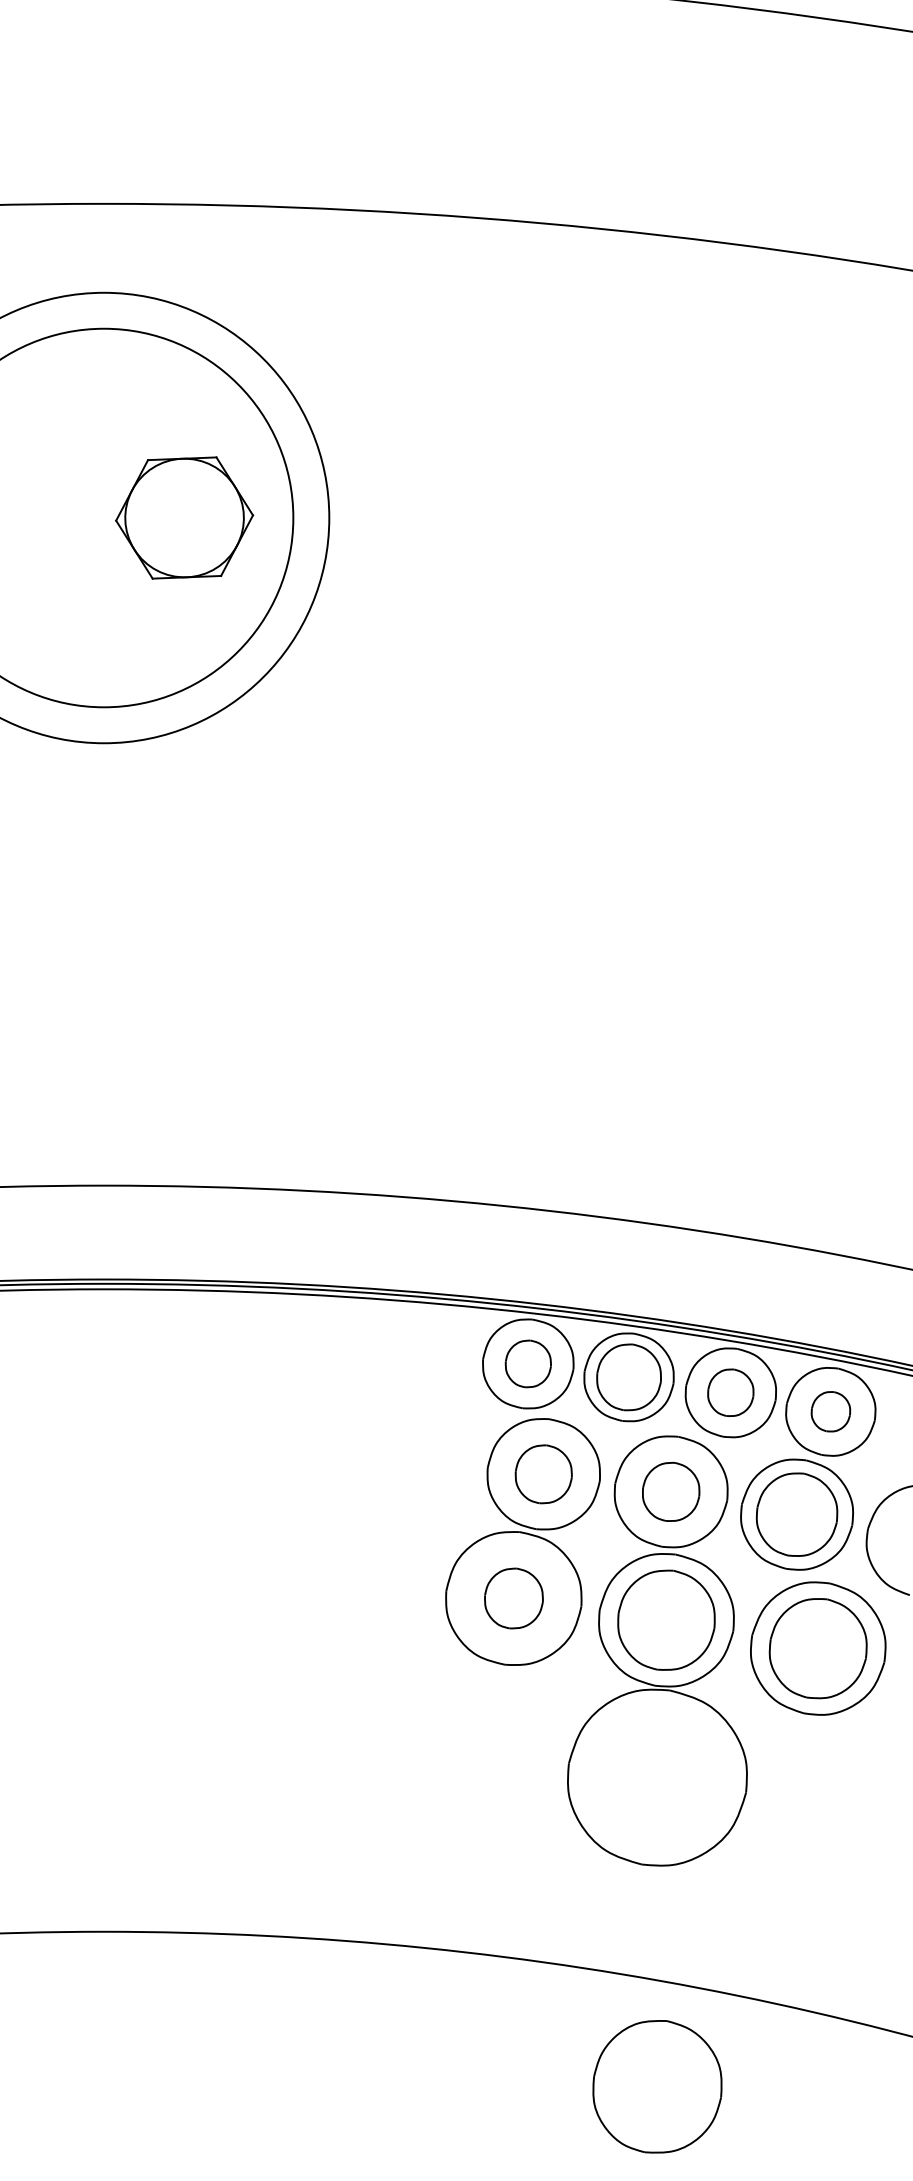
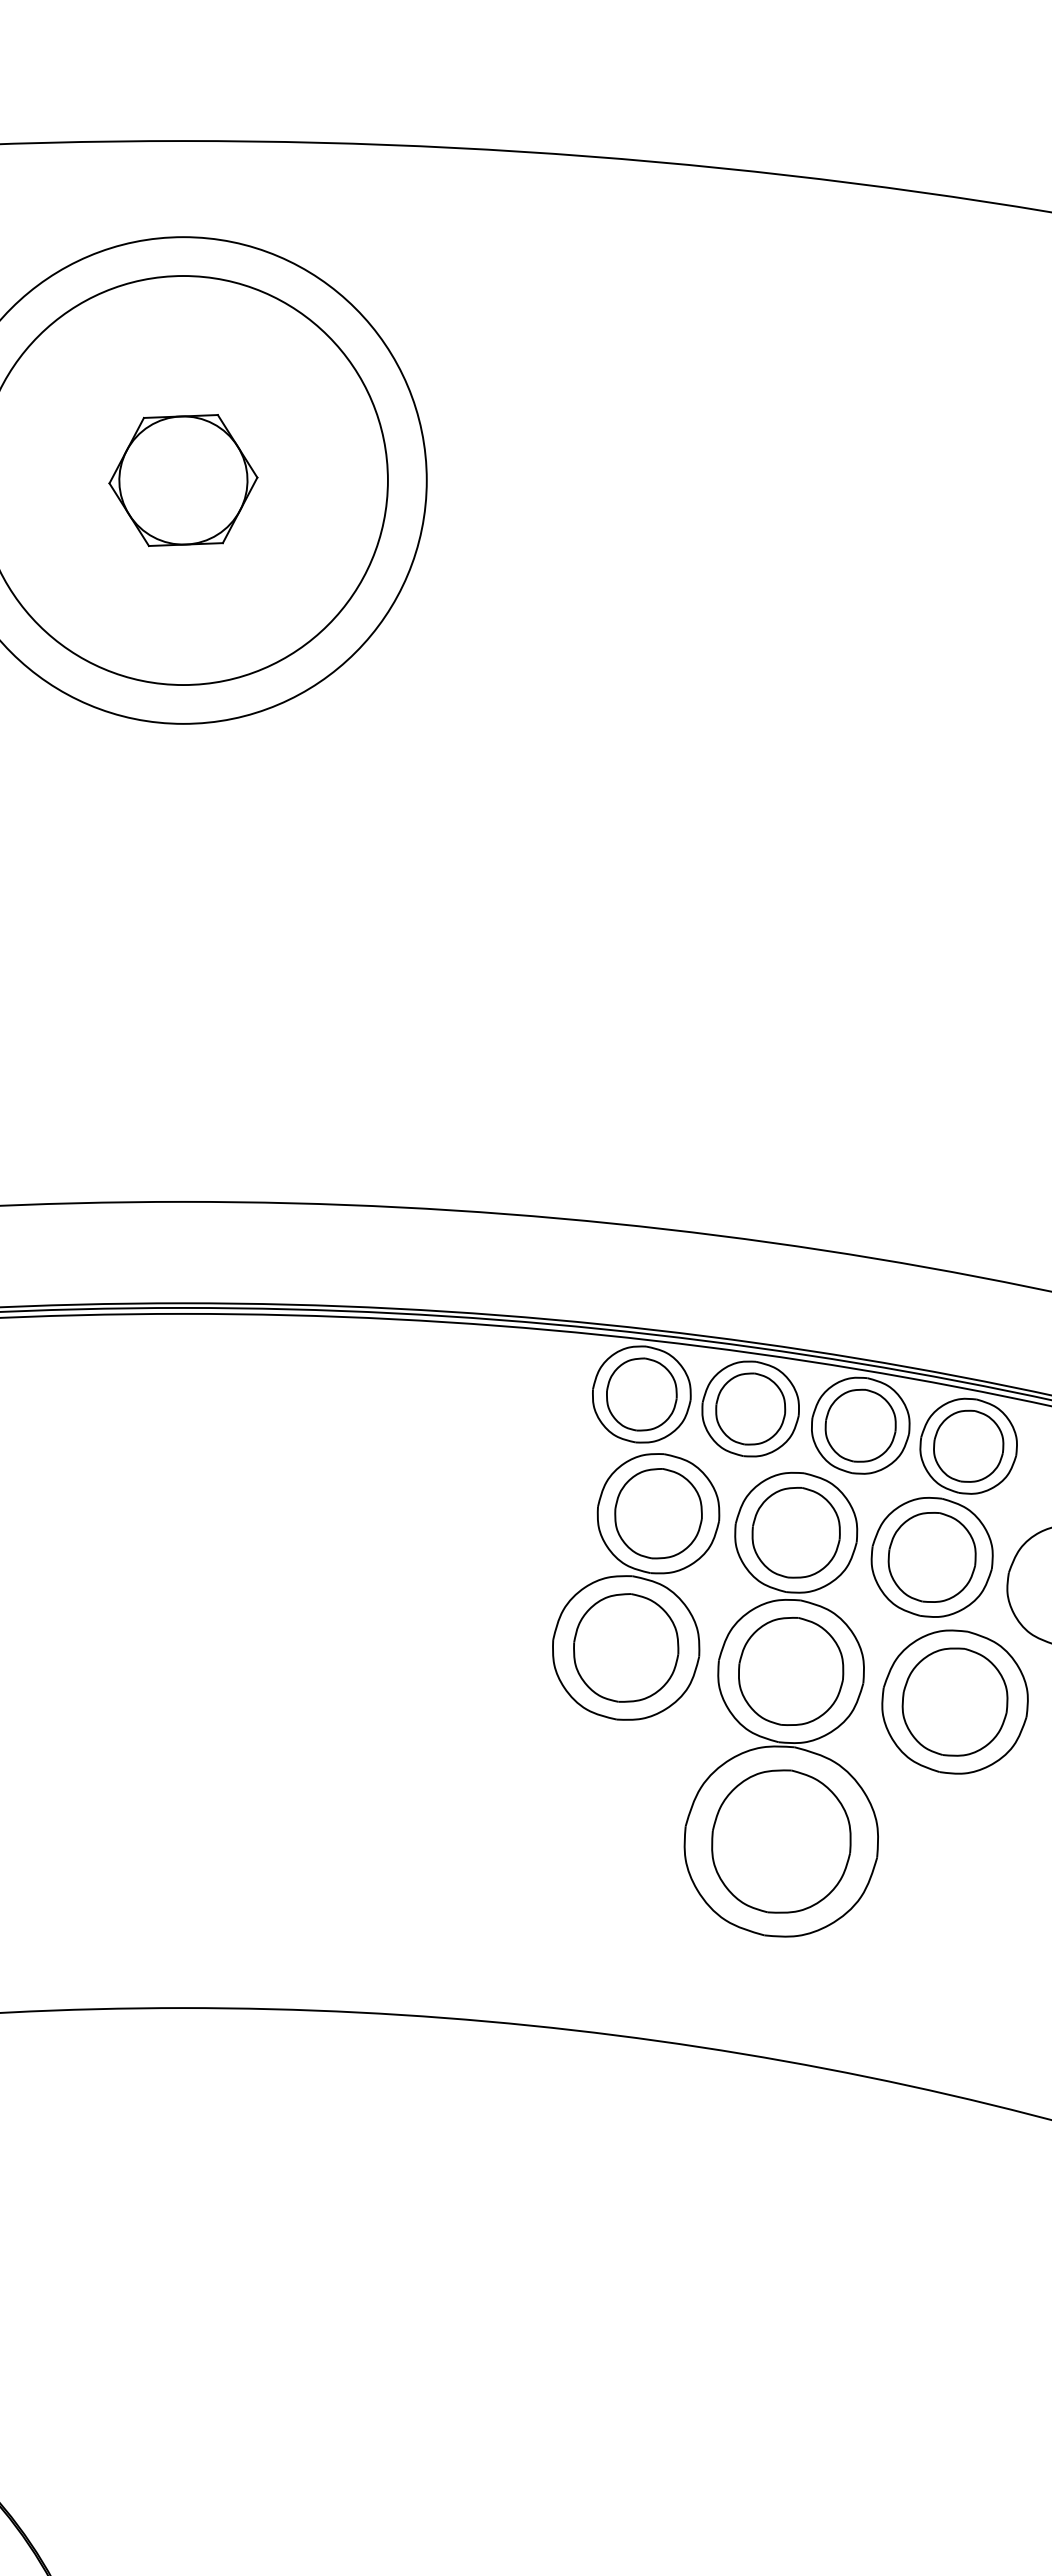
part: (184, 518) -> (183, 480), moved
part: (528, 1363) -> (641, 1394), size x1.43
part: (730, 1392) -> (860, 1425), size x1.43
part: (830, 1411) -> (968, 1445), size x1.67
part: (543, 1474) -> (658, 1513), size x1.43
part: (670, 1491) -> (795, 1532), size x1.43
part: (514, 1598) -> (626, 1647), size x1.67
part: (657, 2086) -> (781, 1841), moved

